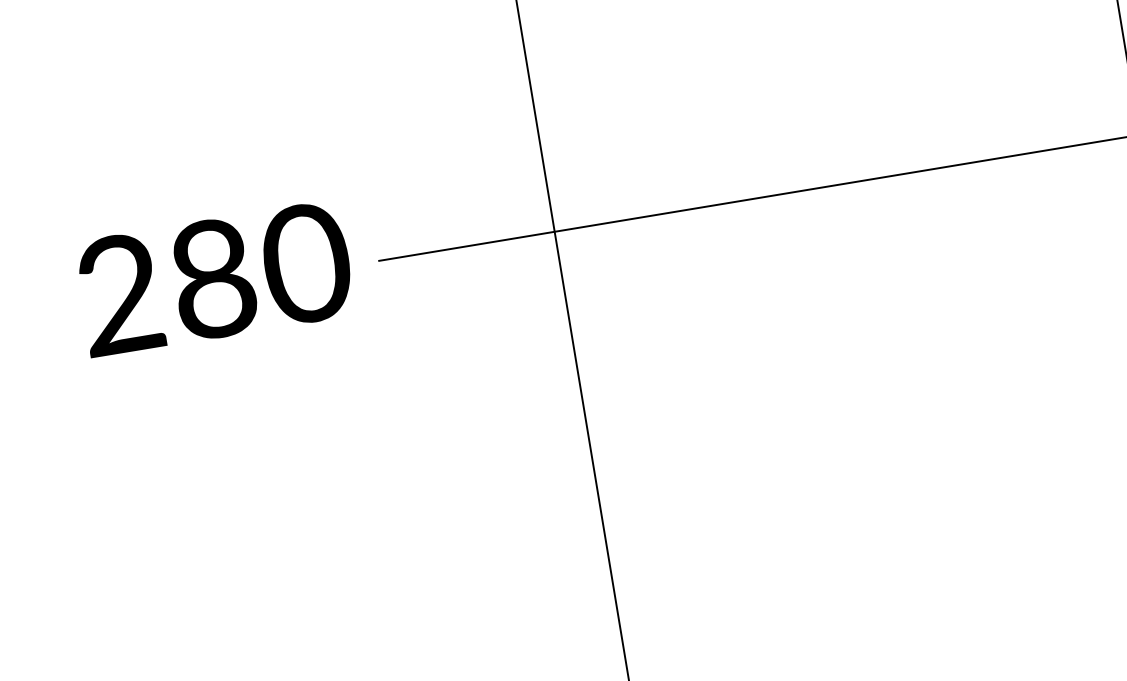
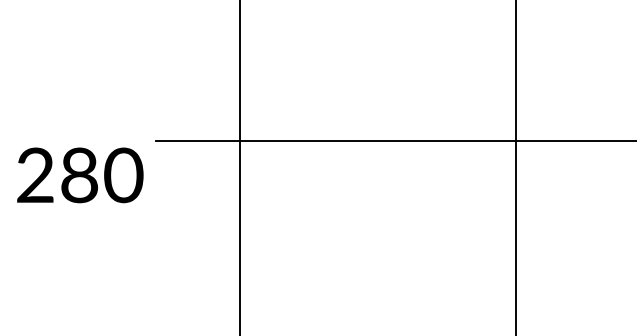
text: (215, 278) -> (80, 175), moved

